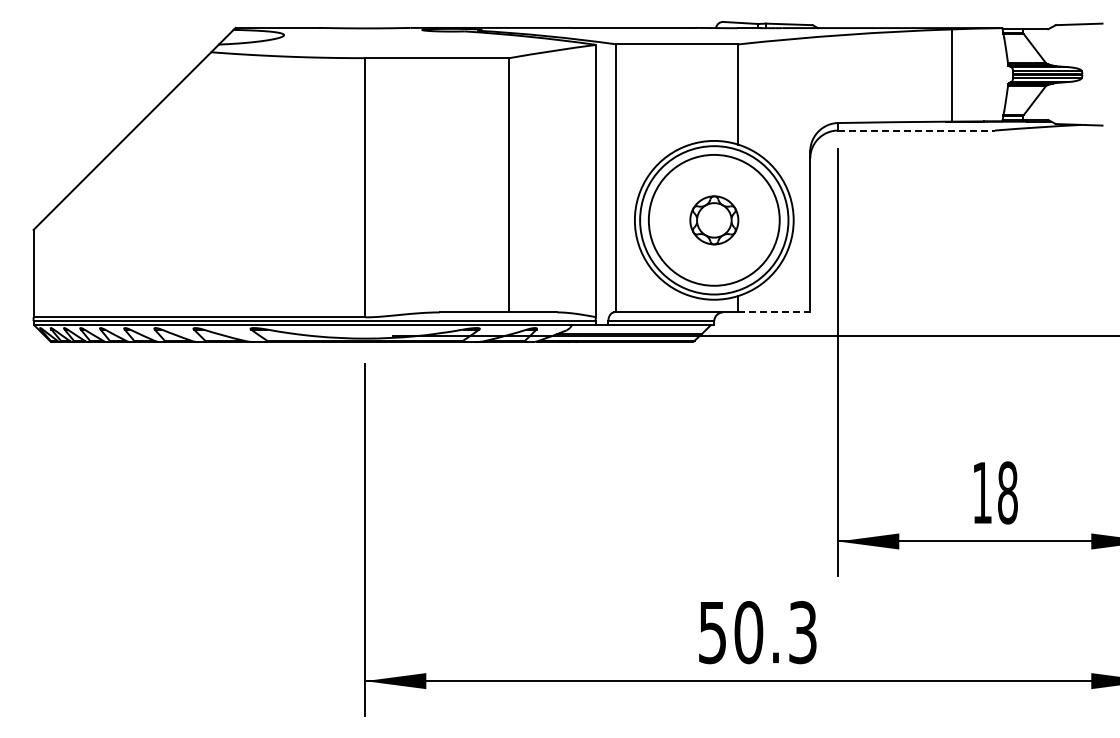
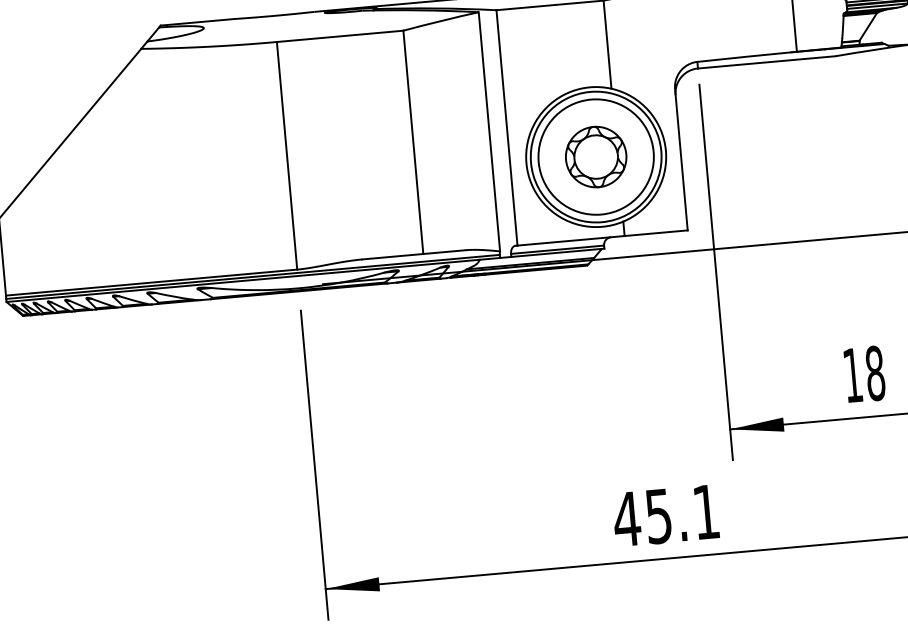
line: (917, 130) -> (767, 62), dashed -> solid
part: (714, 220) -> (596, 157), size x1.43
line: (774, 312) -> (656, 233), dashed -> solid
text: (756, 632) -> (665, 515), 50.3 -> 45.1

